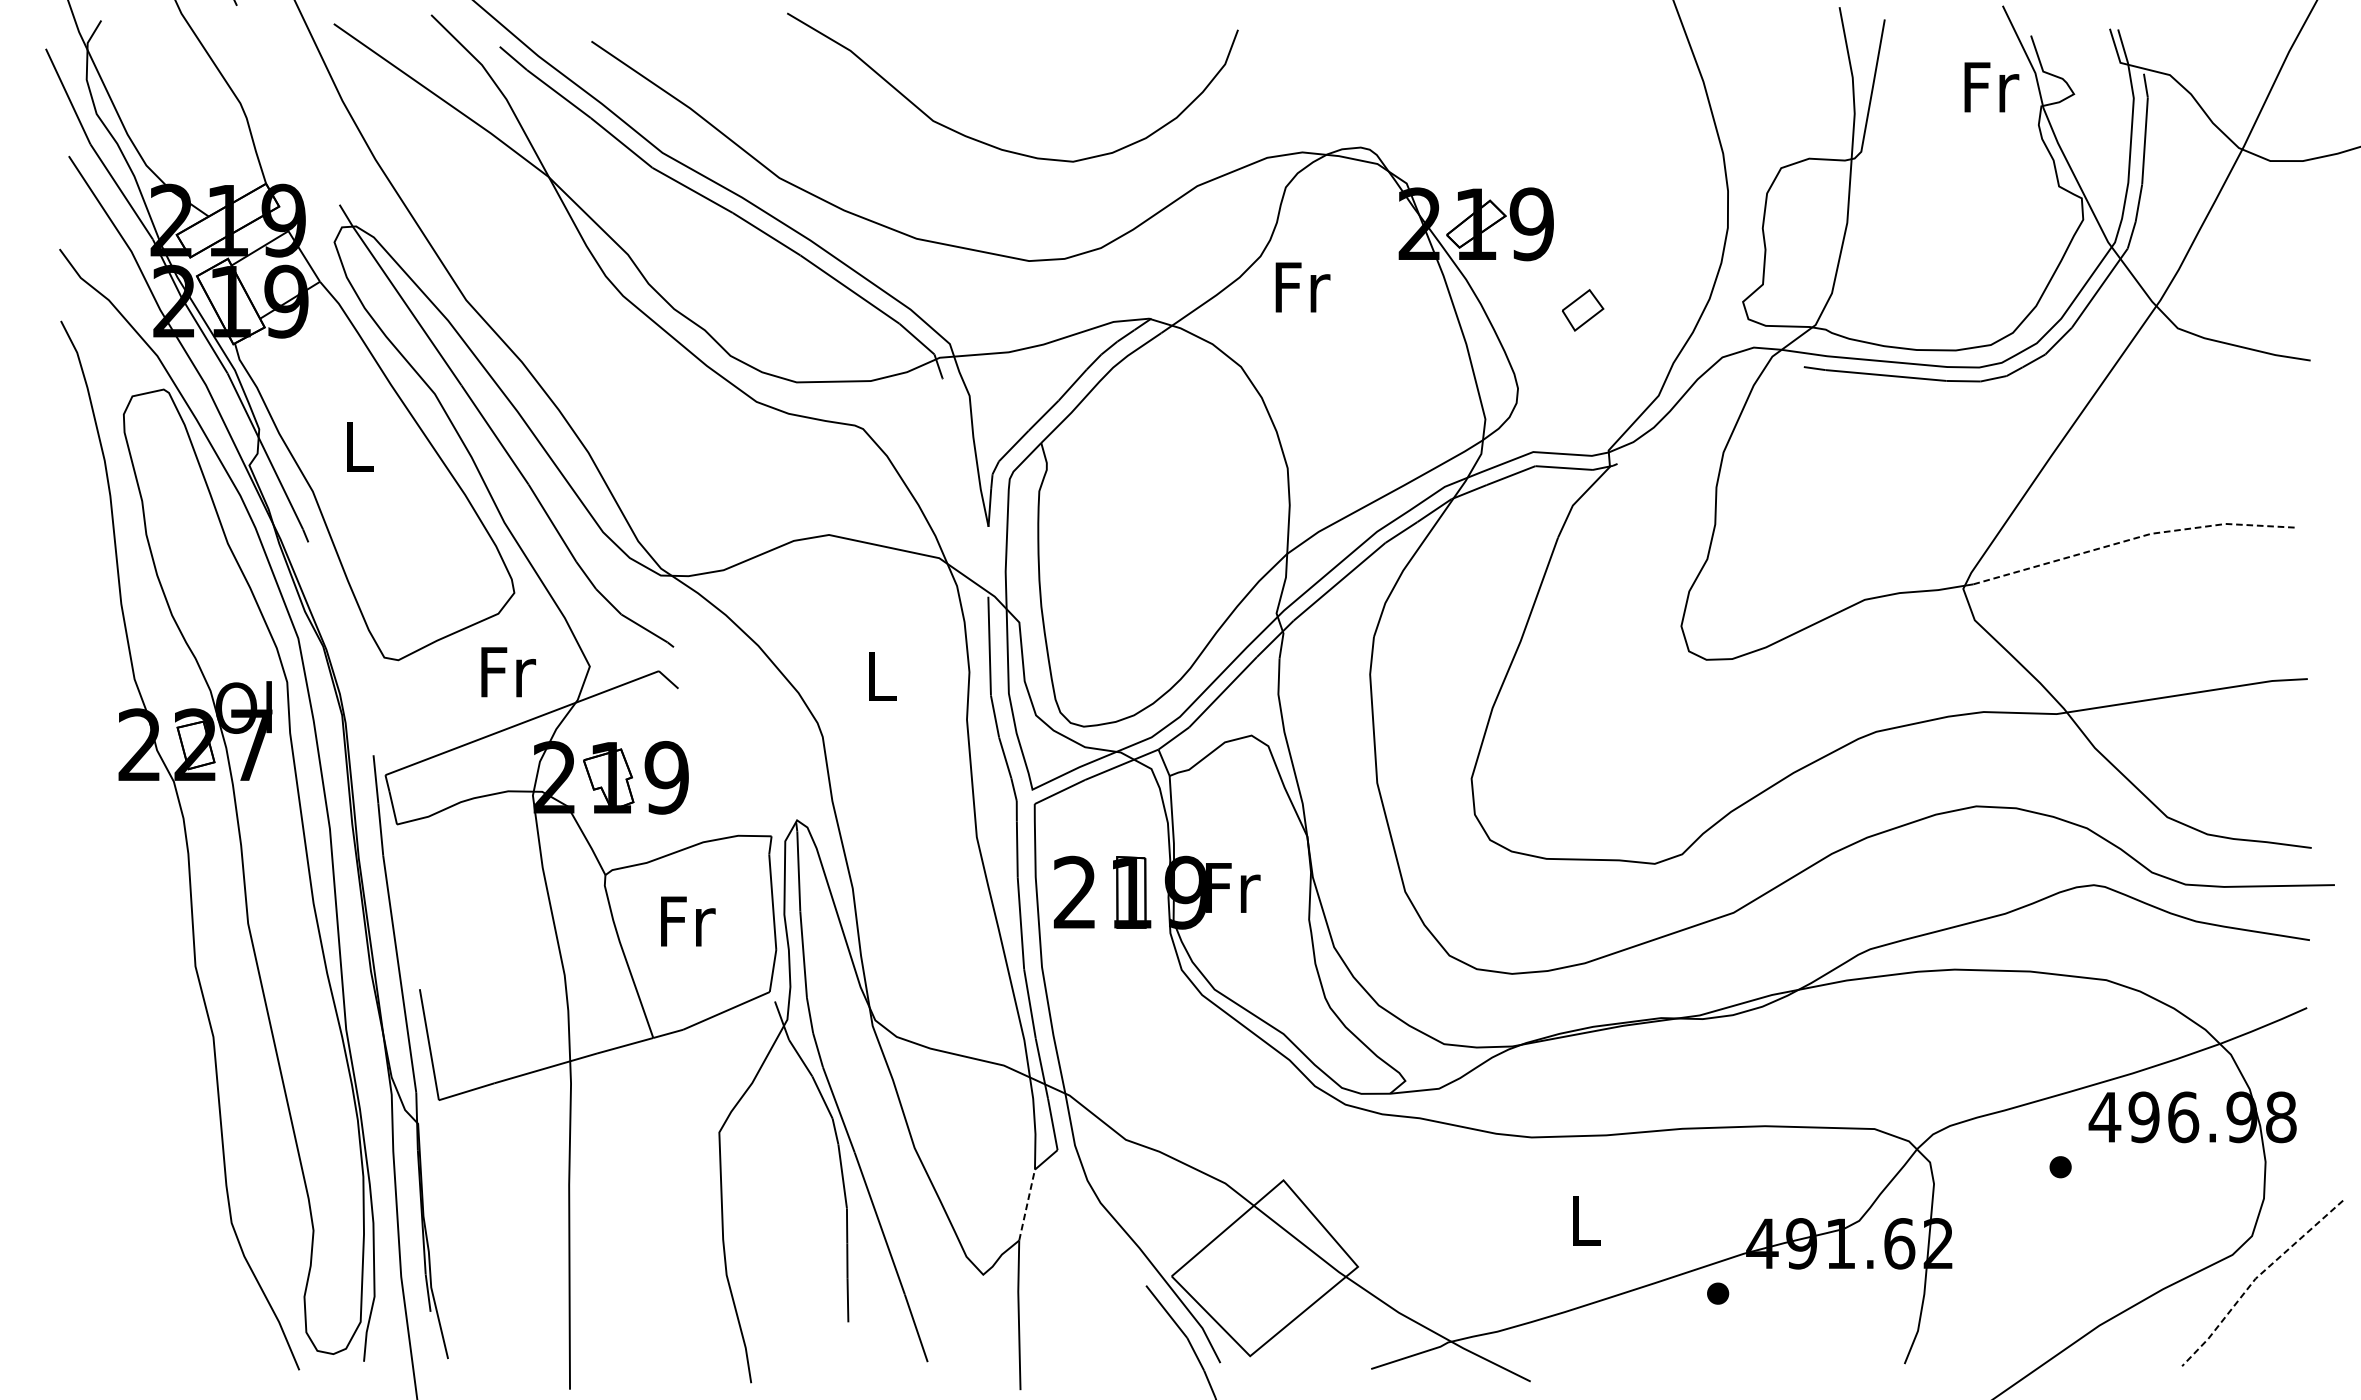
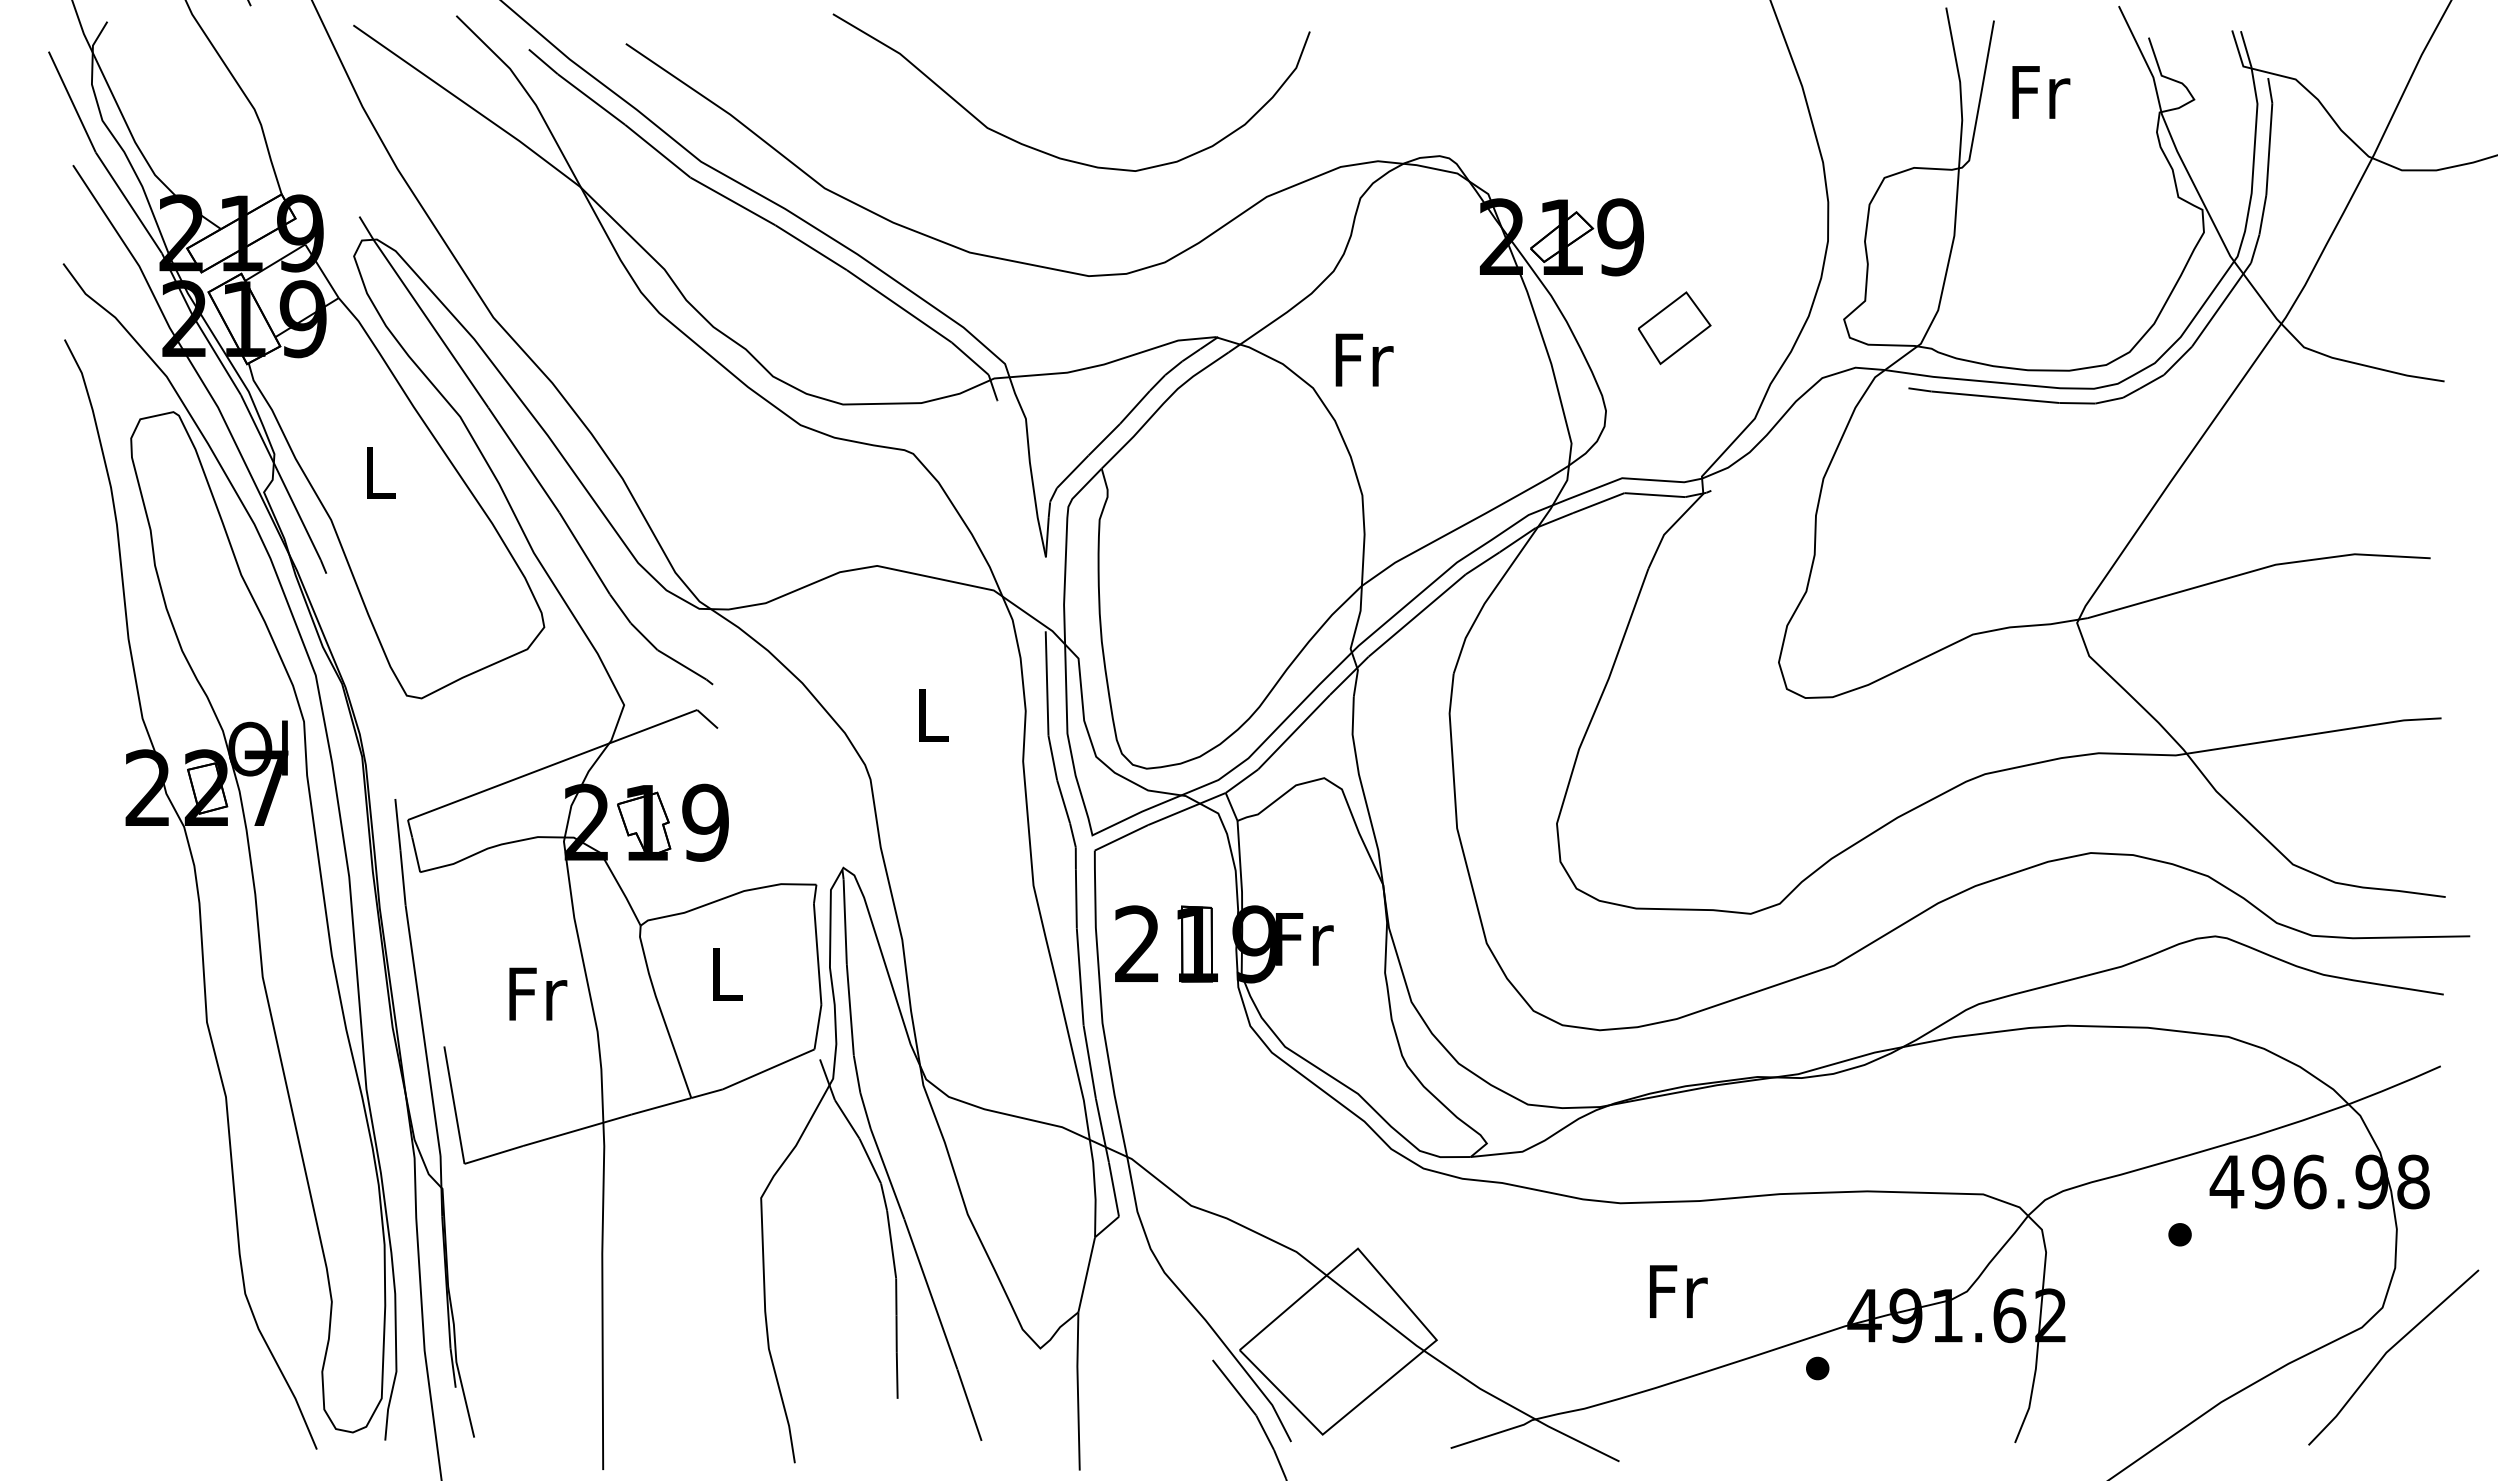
text: (1992, 87) -> (2041, 92), moved
text: (1302, 286) -> (1364, 359), moved
part: (1582, 310) -> (1674, 328), size x1.67
line: (2133, 538) -> (2257, 569), dashed -> solid
text: (508, 671) -> (538, 993), moved
text: (688, 921) -> (728, 974), Fr -> L
line: (1026, 1204) -> (1086, 1274), dashed -> solid
text: (1586, 1220) -> (1678, 1291), L -> Fr
line: (2255, 1278) -> (2386, 1352), dashed -> solid

